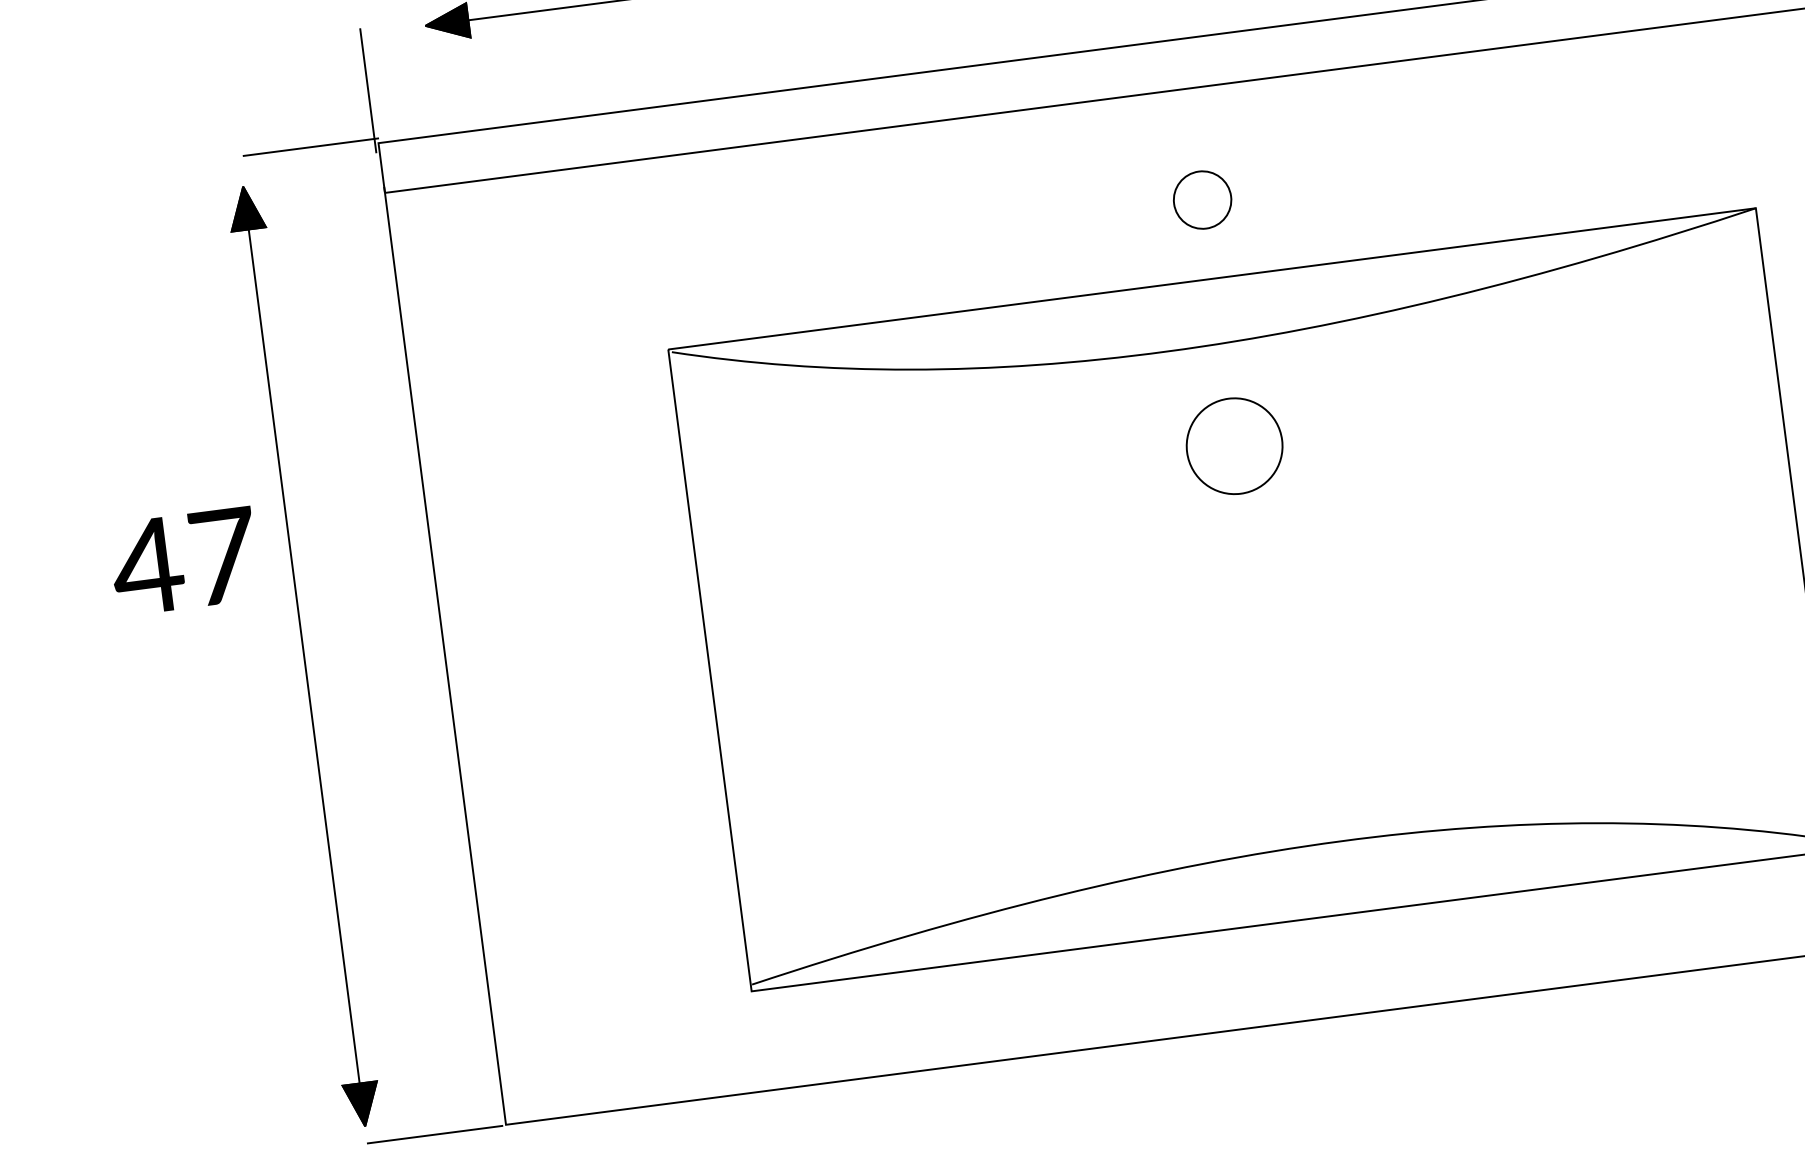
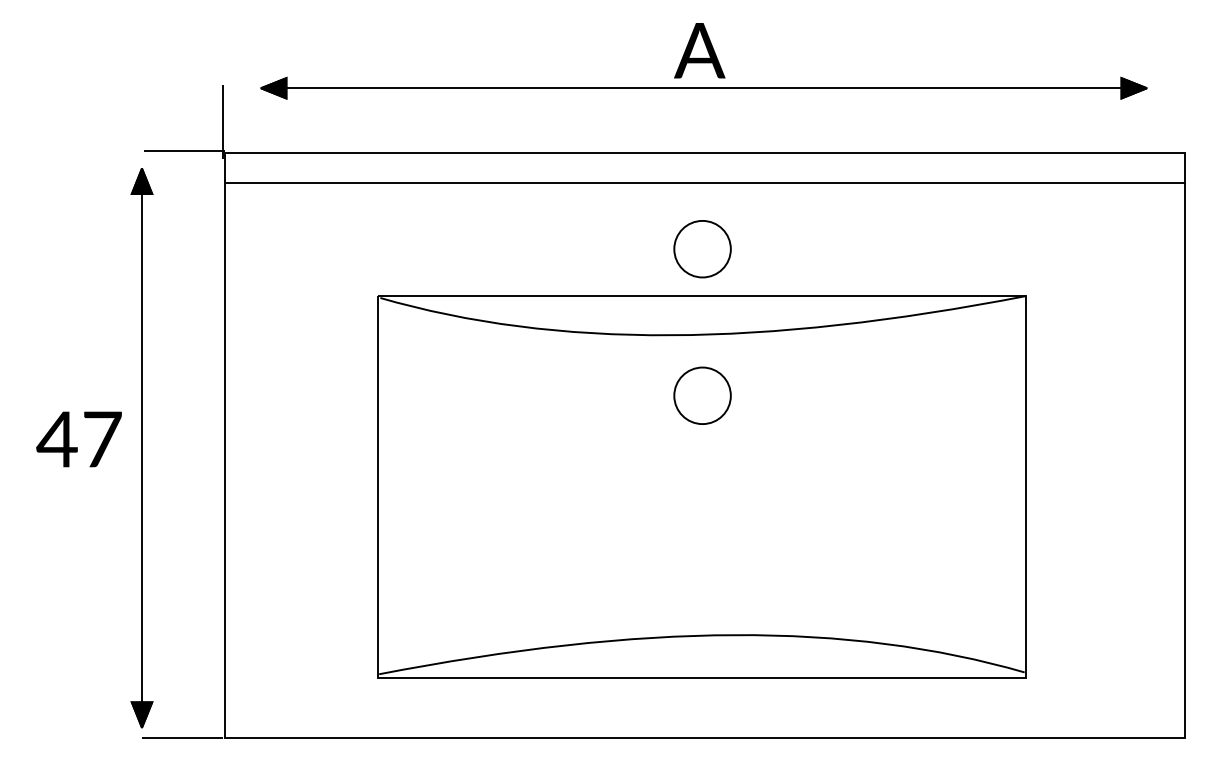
part: (1202, 200) -> (702, 249), size x1.67
text: (183, 561) -> (78, 439), moved

